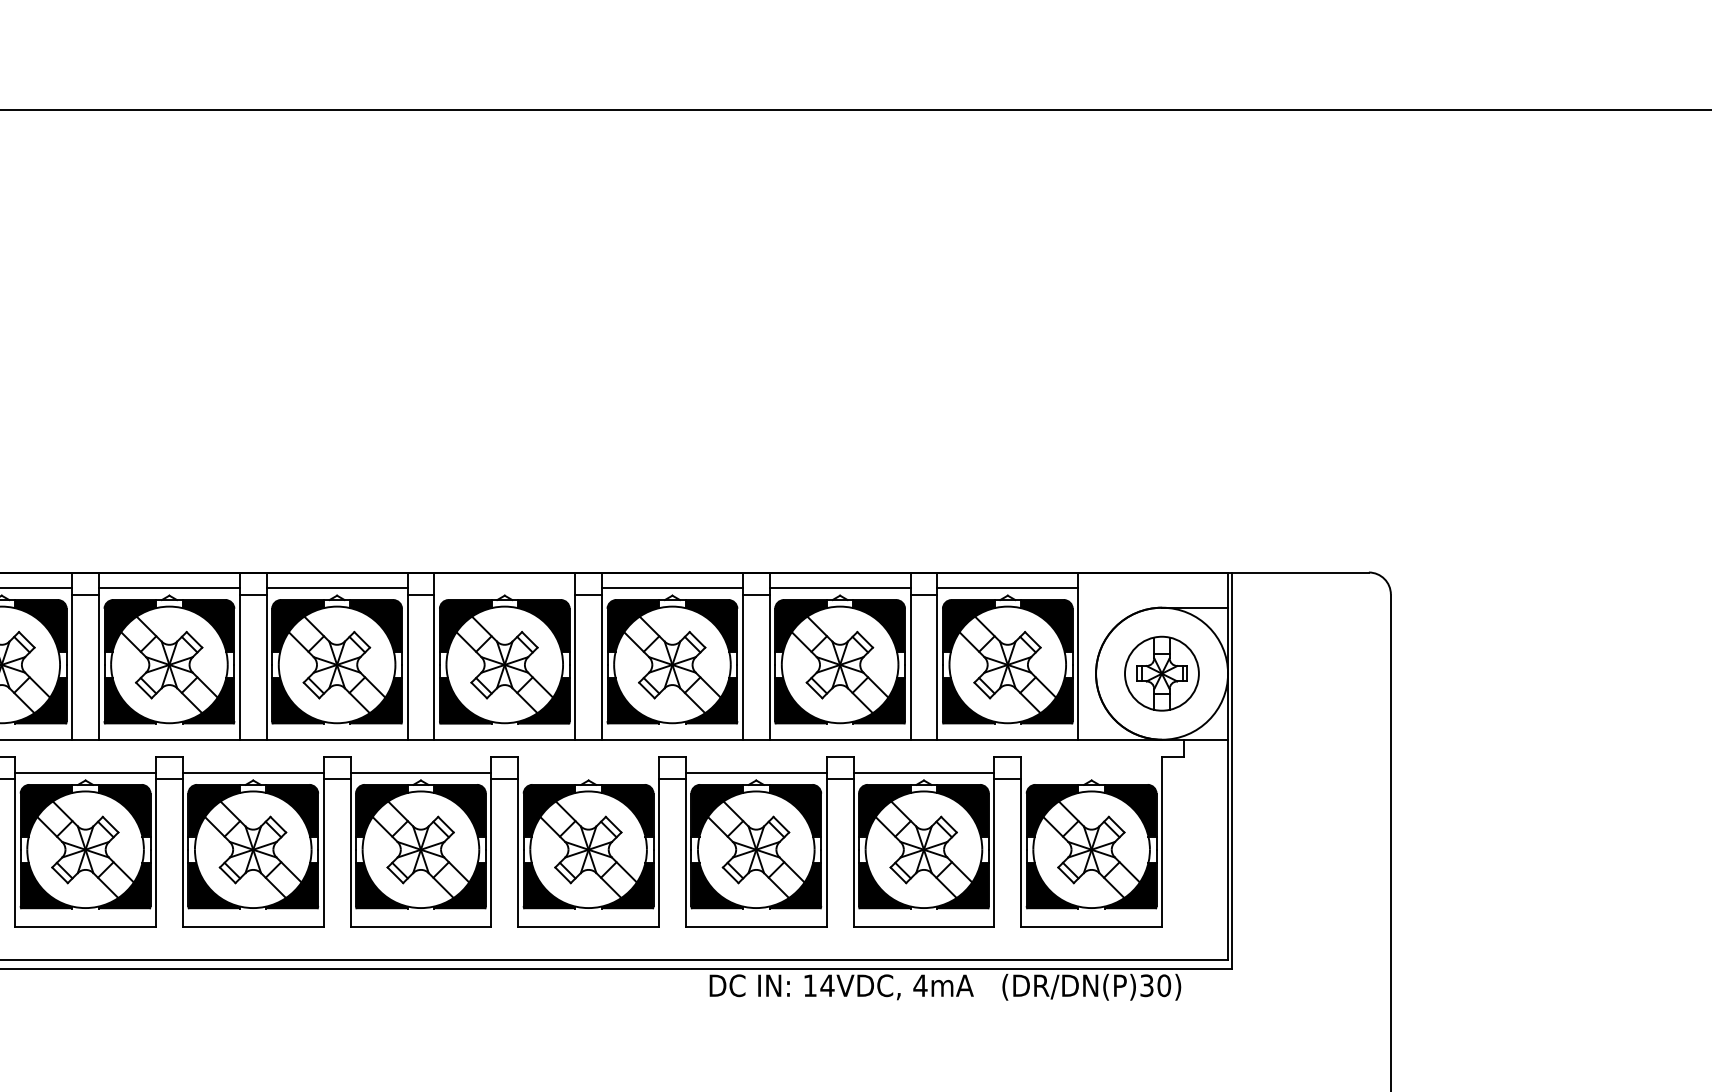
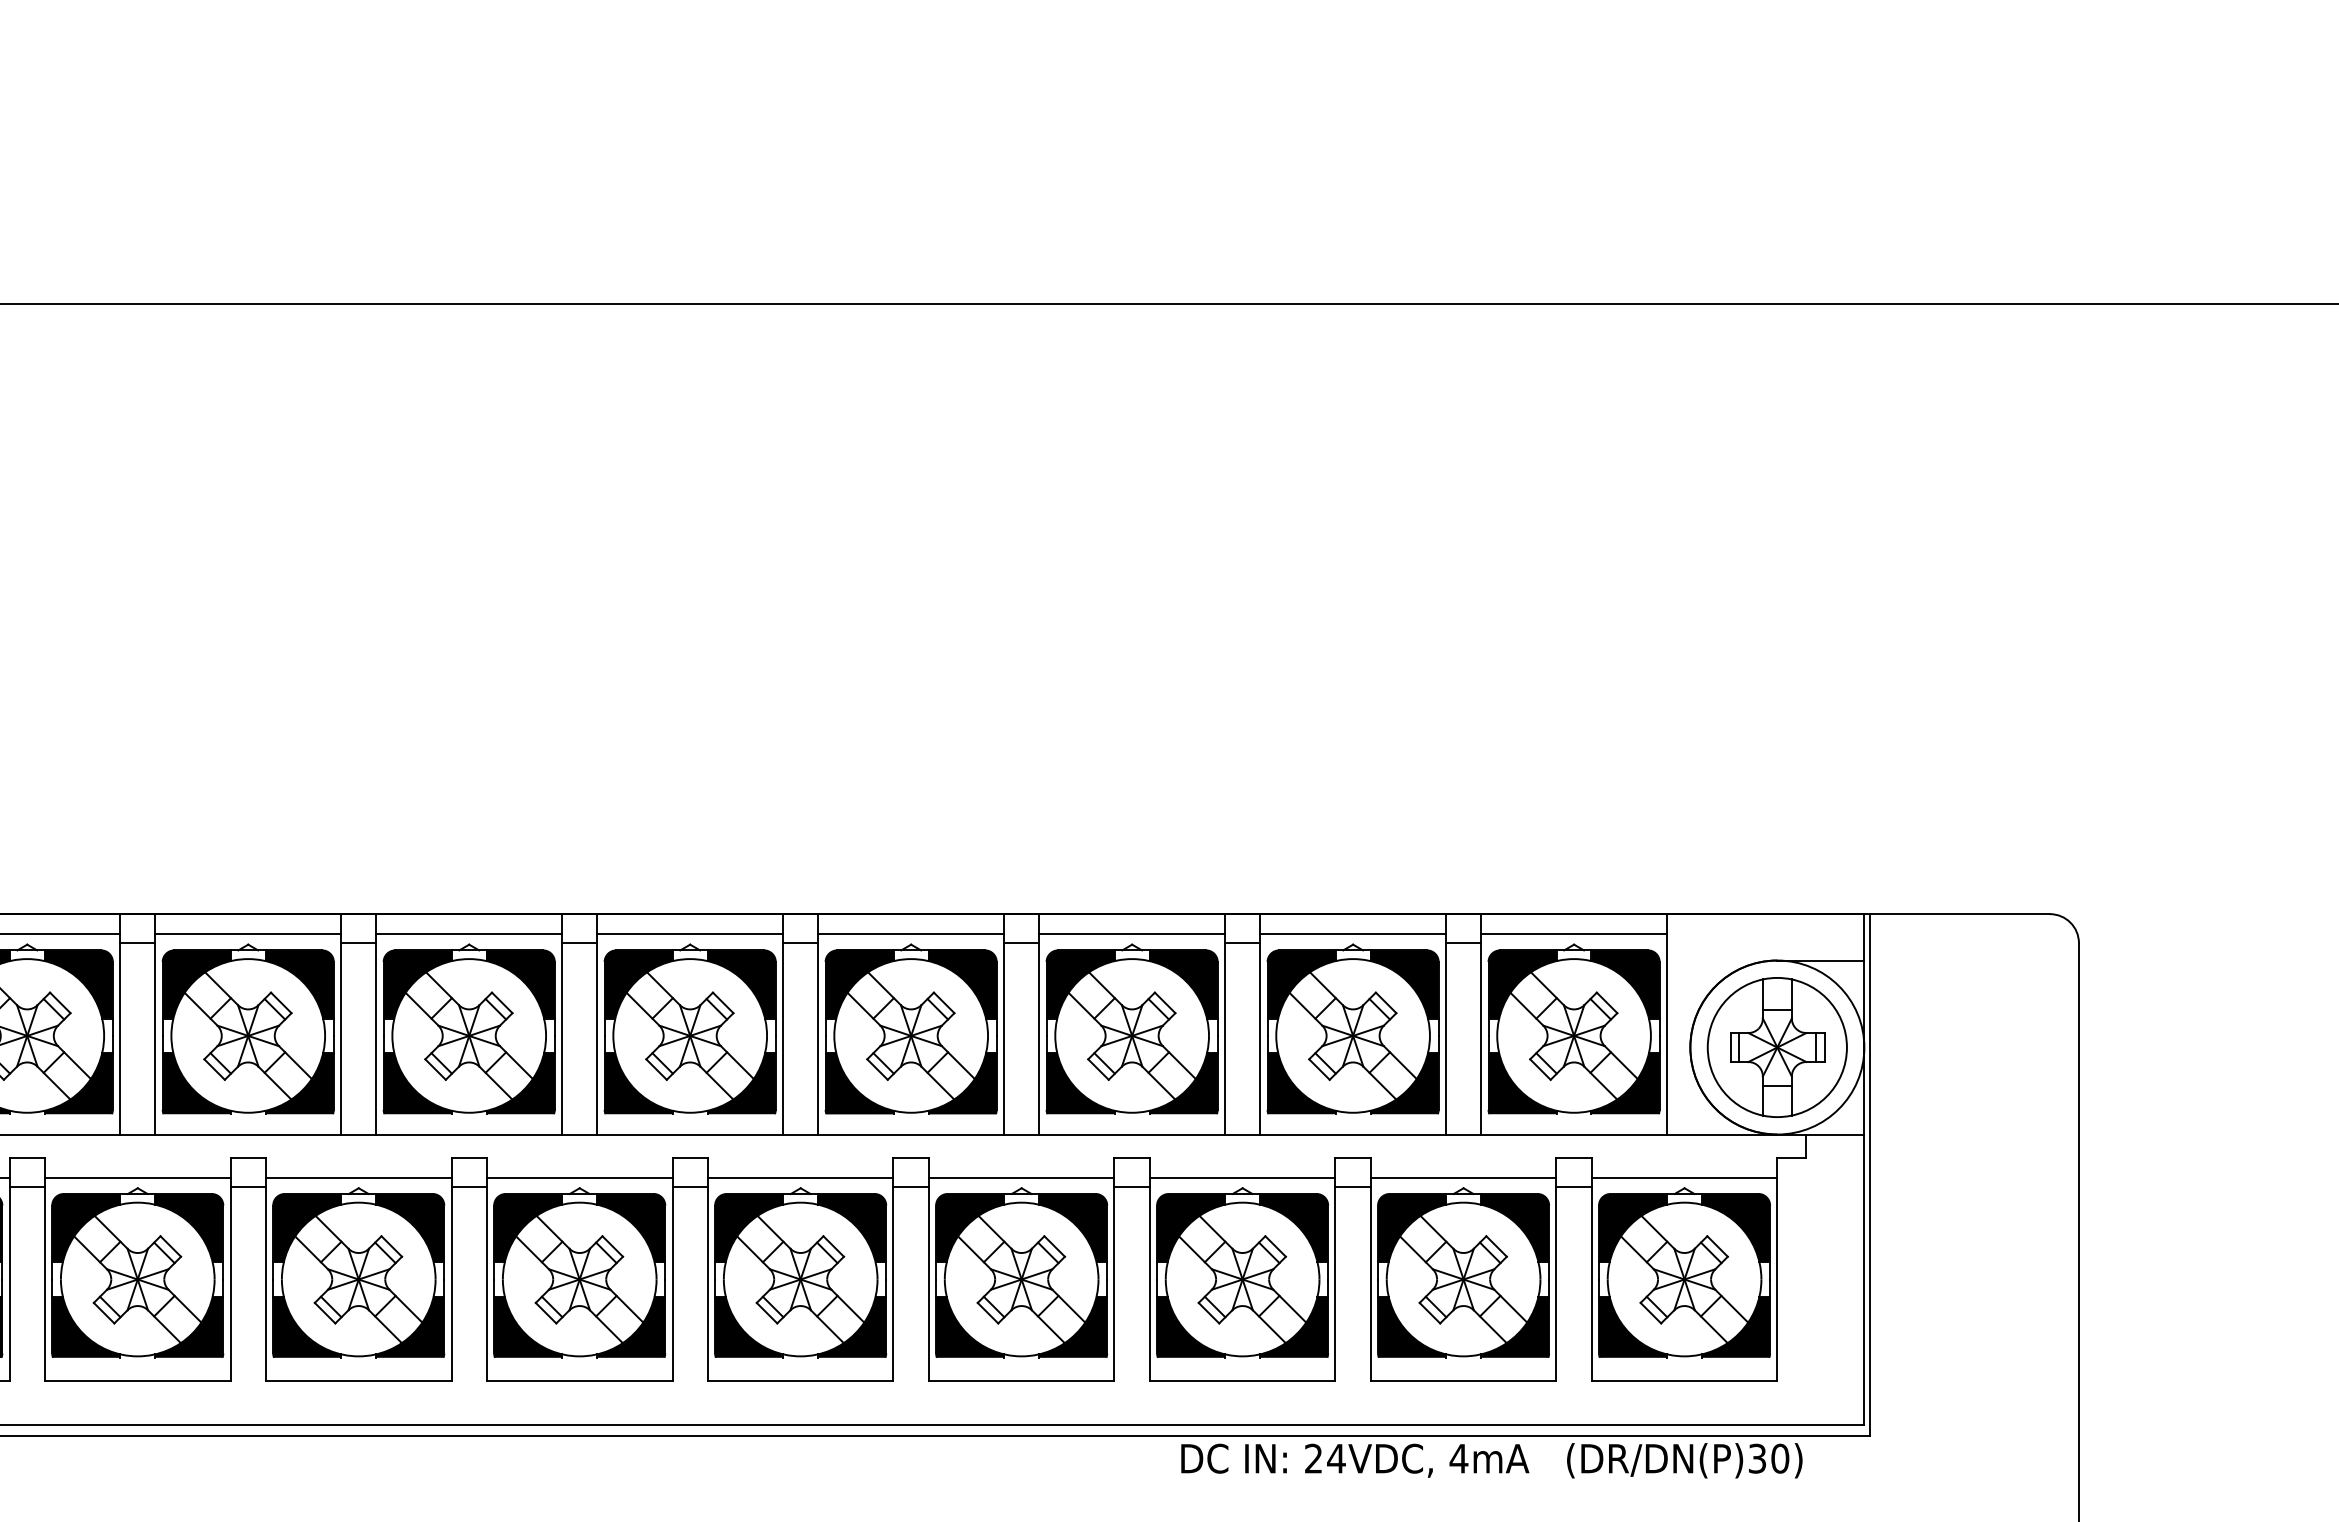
line: (504, 587) -> (910, 934), added
part: (1161, 673) -> (1776, 1047), size x1.43
line: (588, 773) -> (1021, 1178), added
line: (1091, 773) -> (1684, 1178), added
text: (810, 985) -> (1313, 1458), 14VDC, -> 24VDC,

